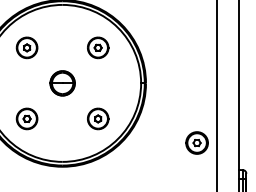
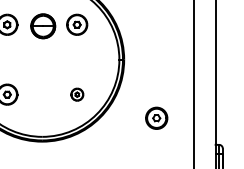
part: (62, 83) -> (43, 26), moved
part: (98, 118) -> (77, 94), size x0.6
part: (196, 142) -> (156, 117), moved

